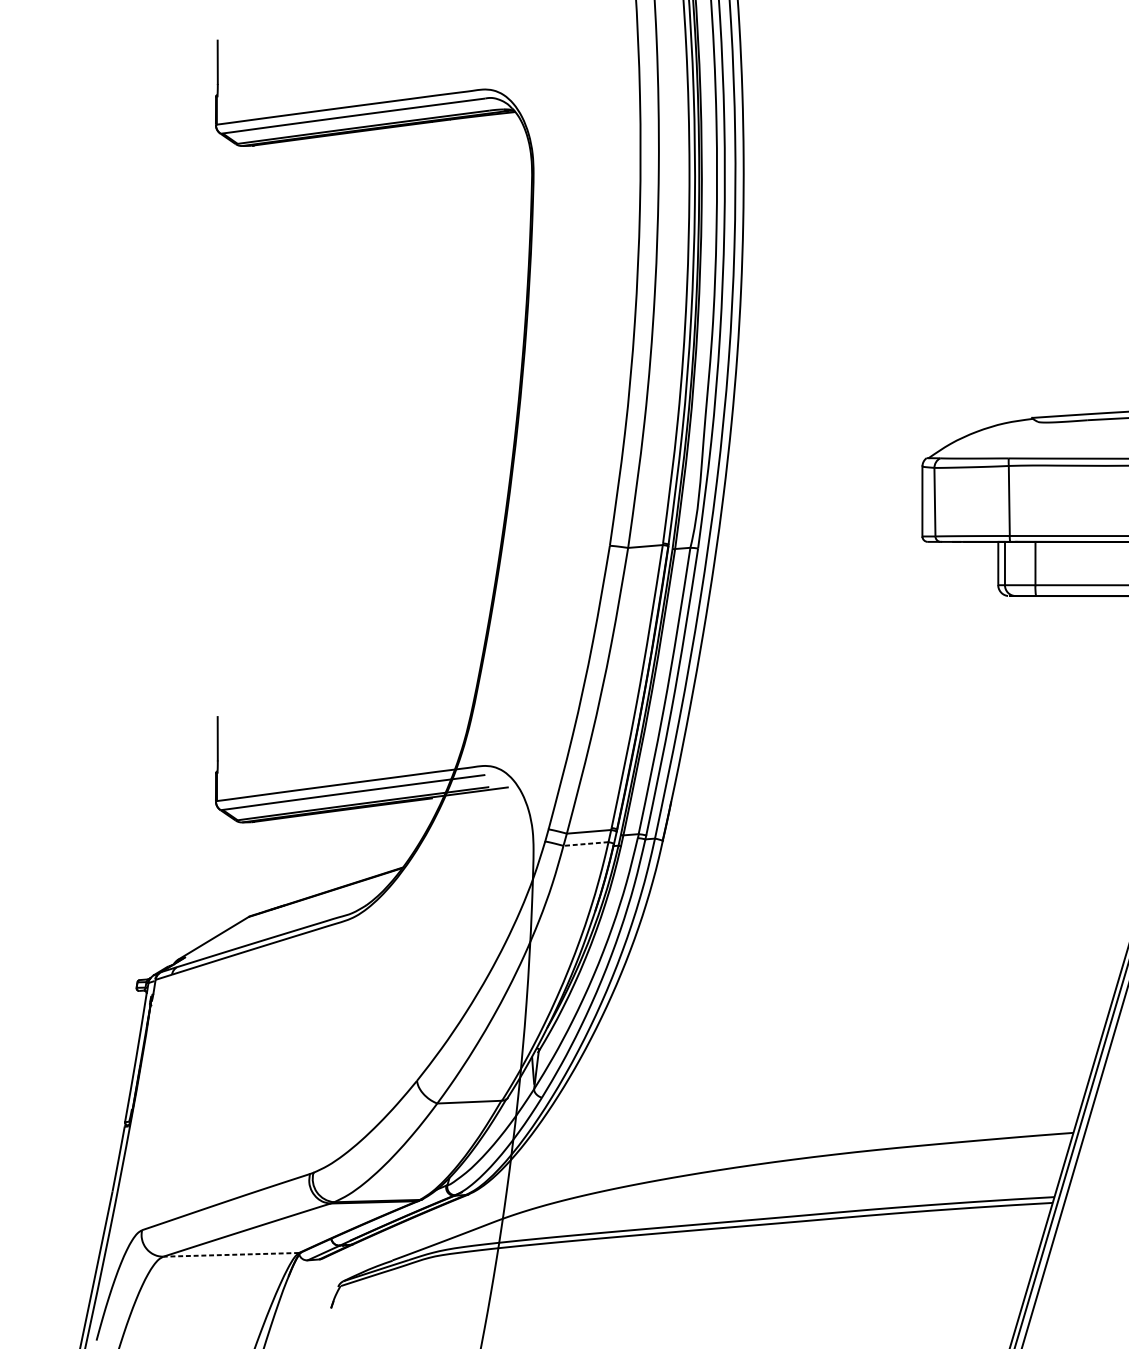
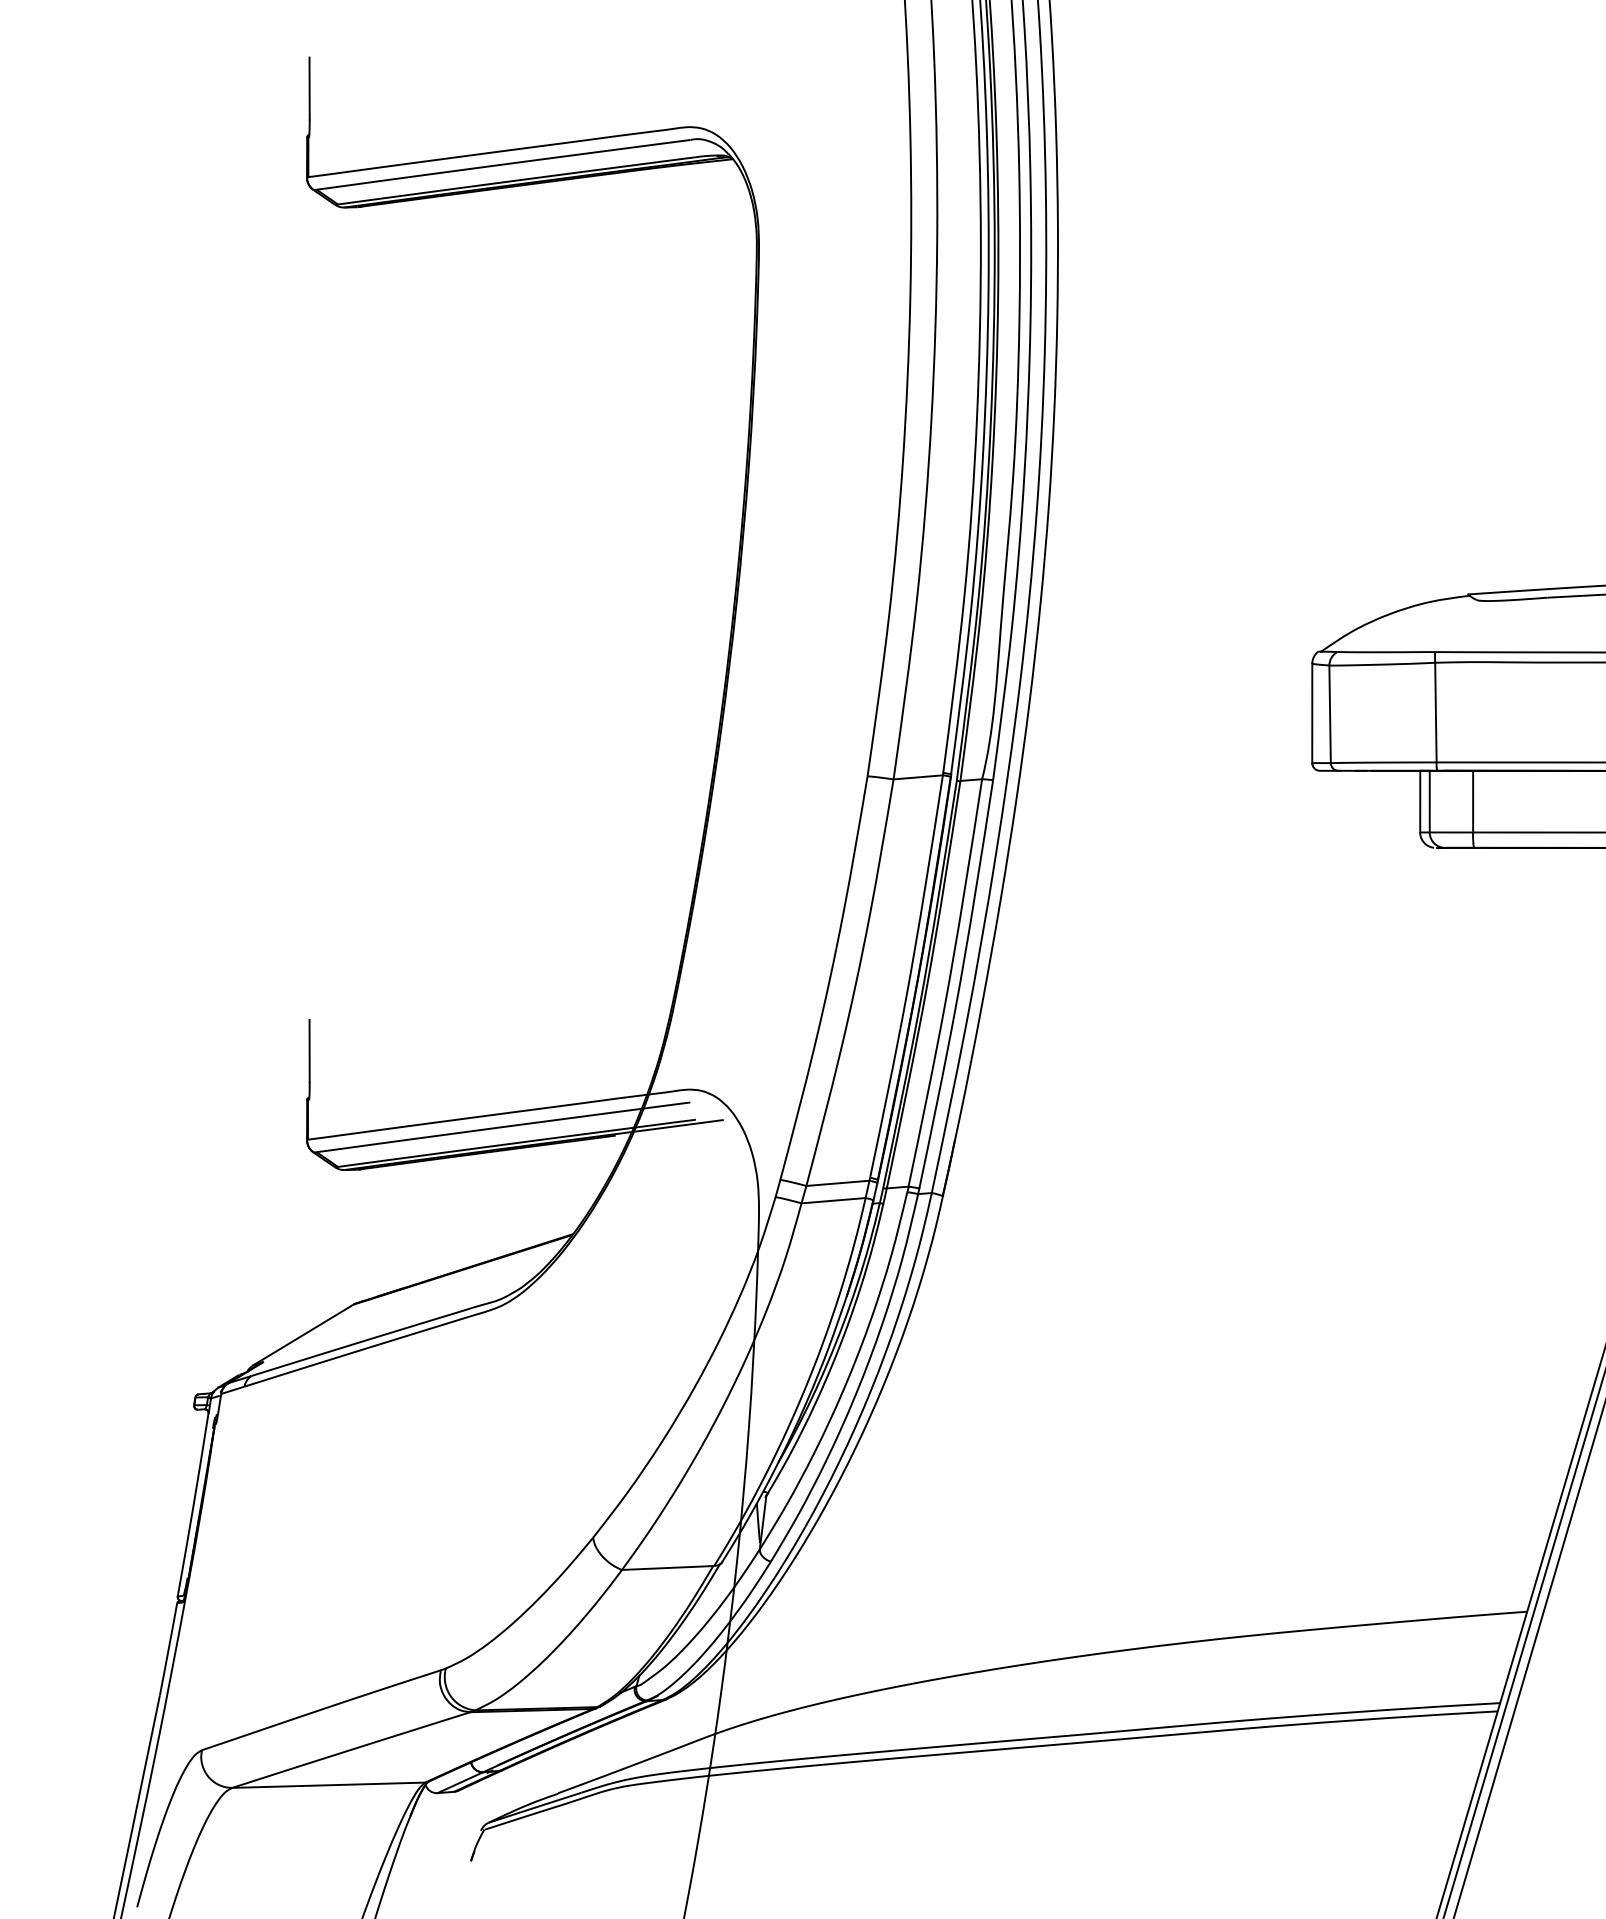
line: (585, 843) -> (833, 1200), dashed -> solid
line: (231, 1255) -> (328, 1785), dashed -> solid

